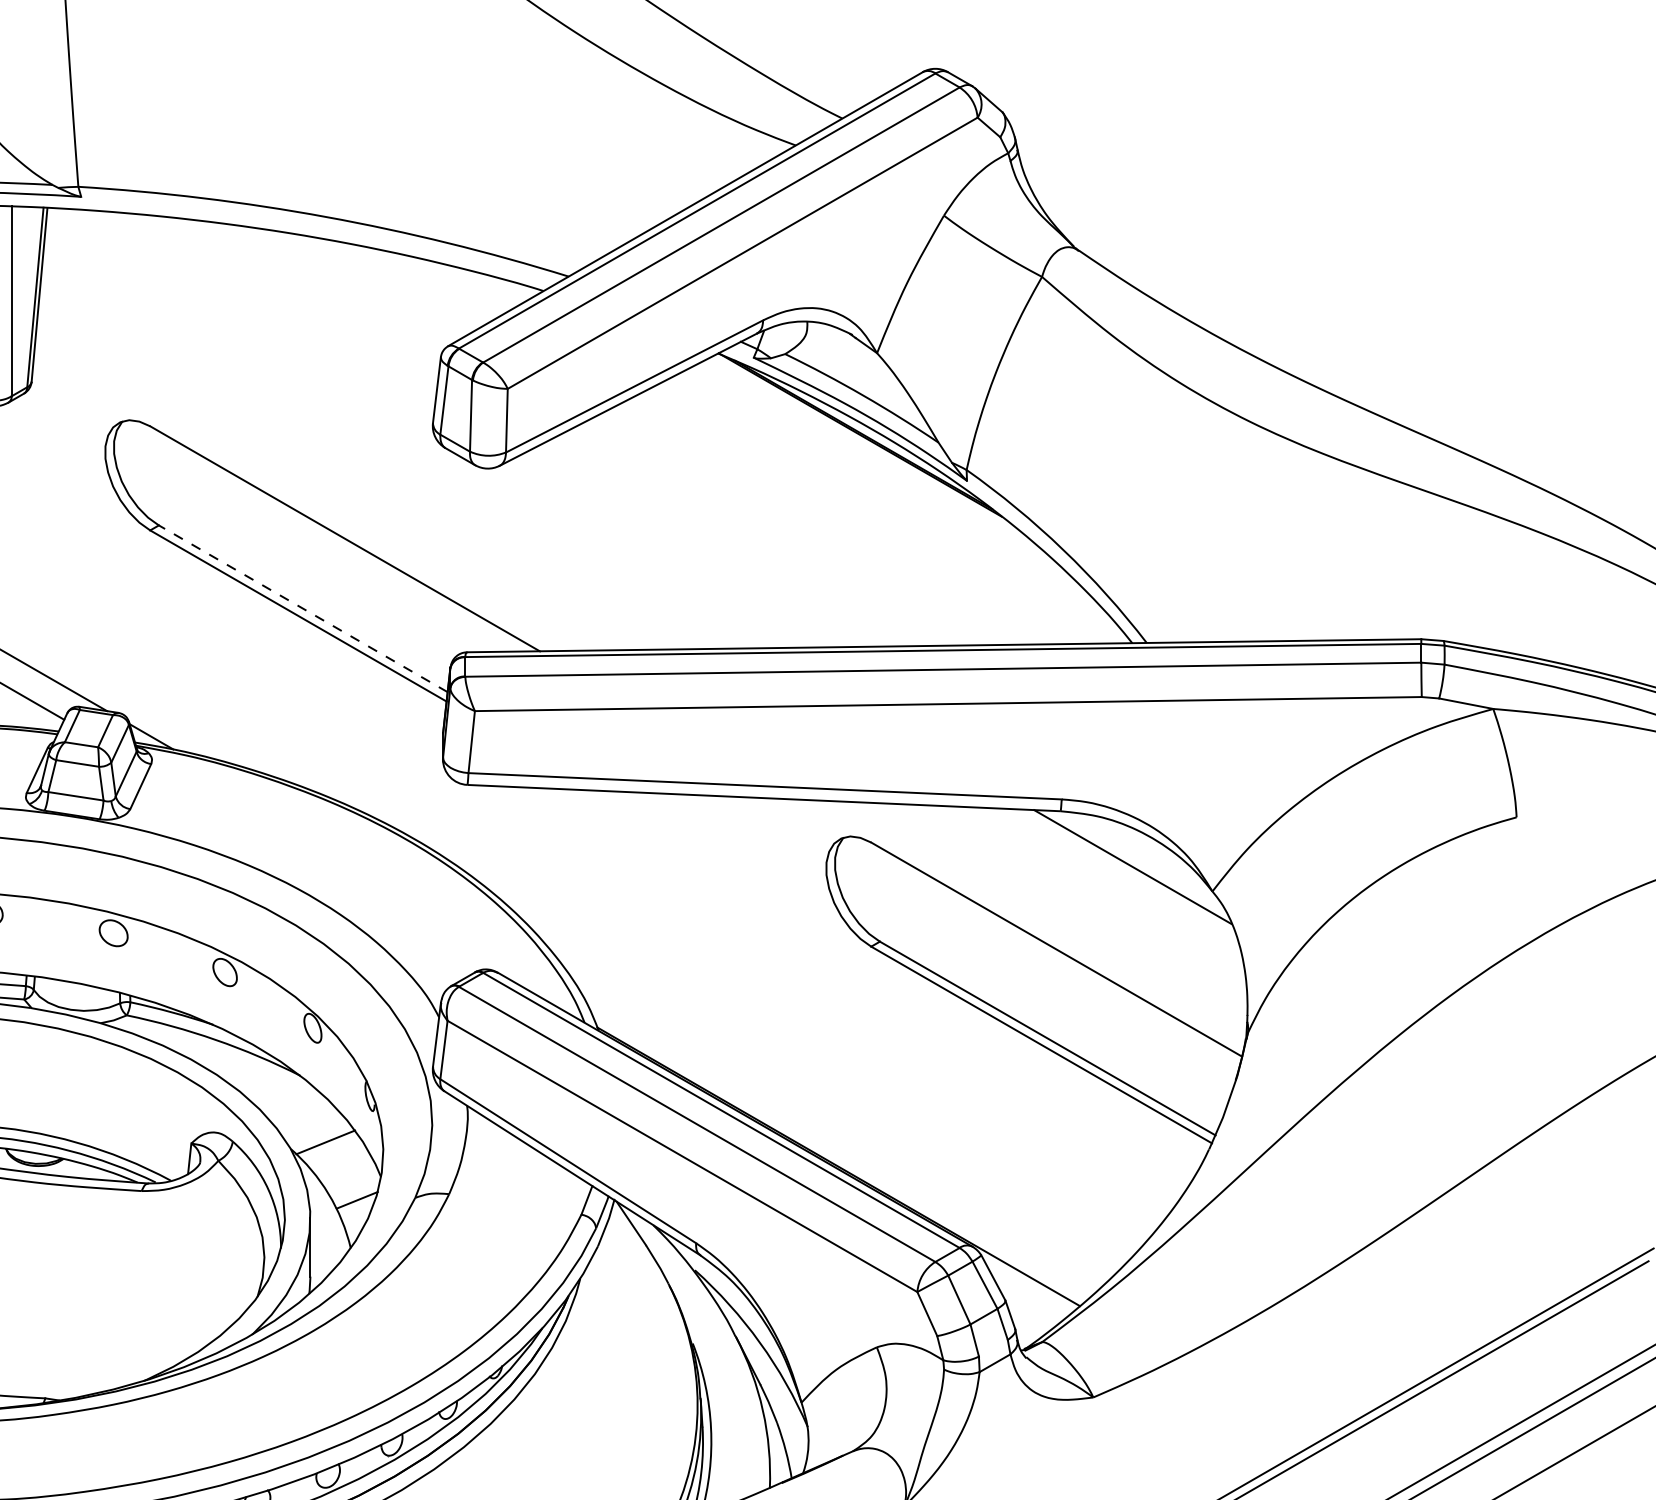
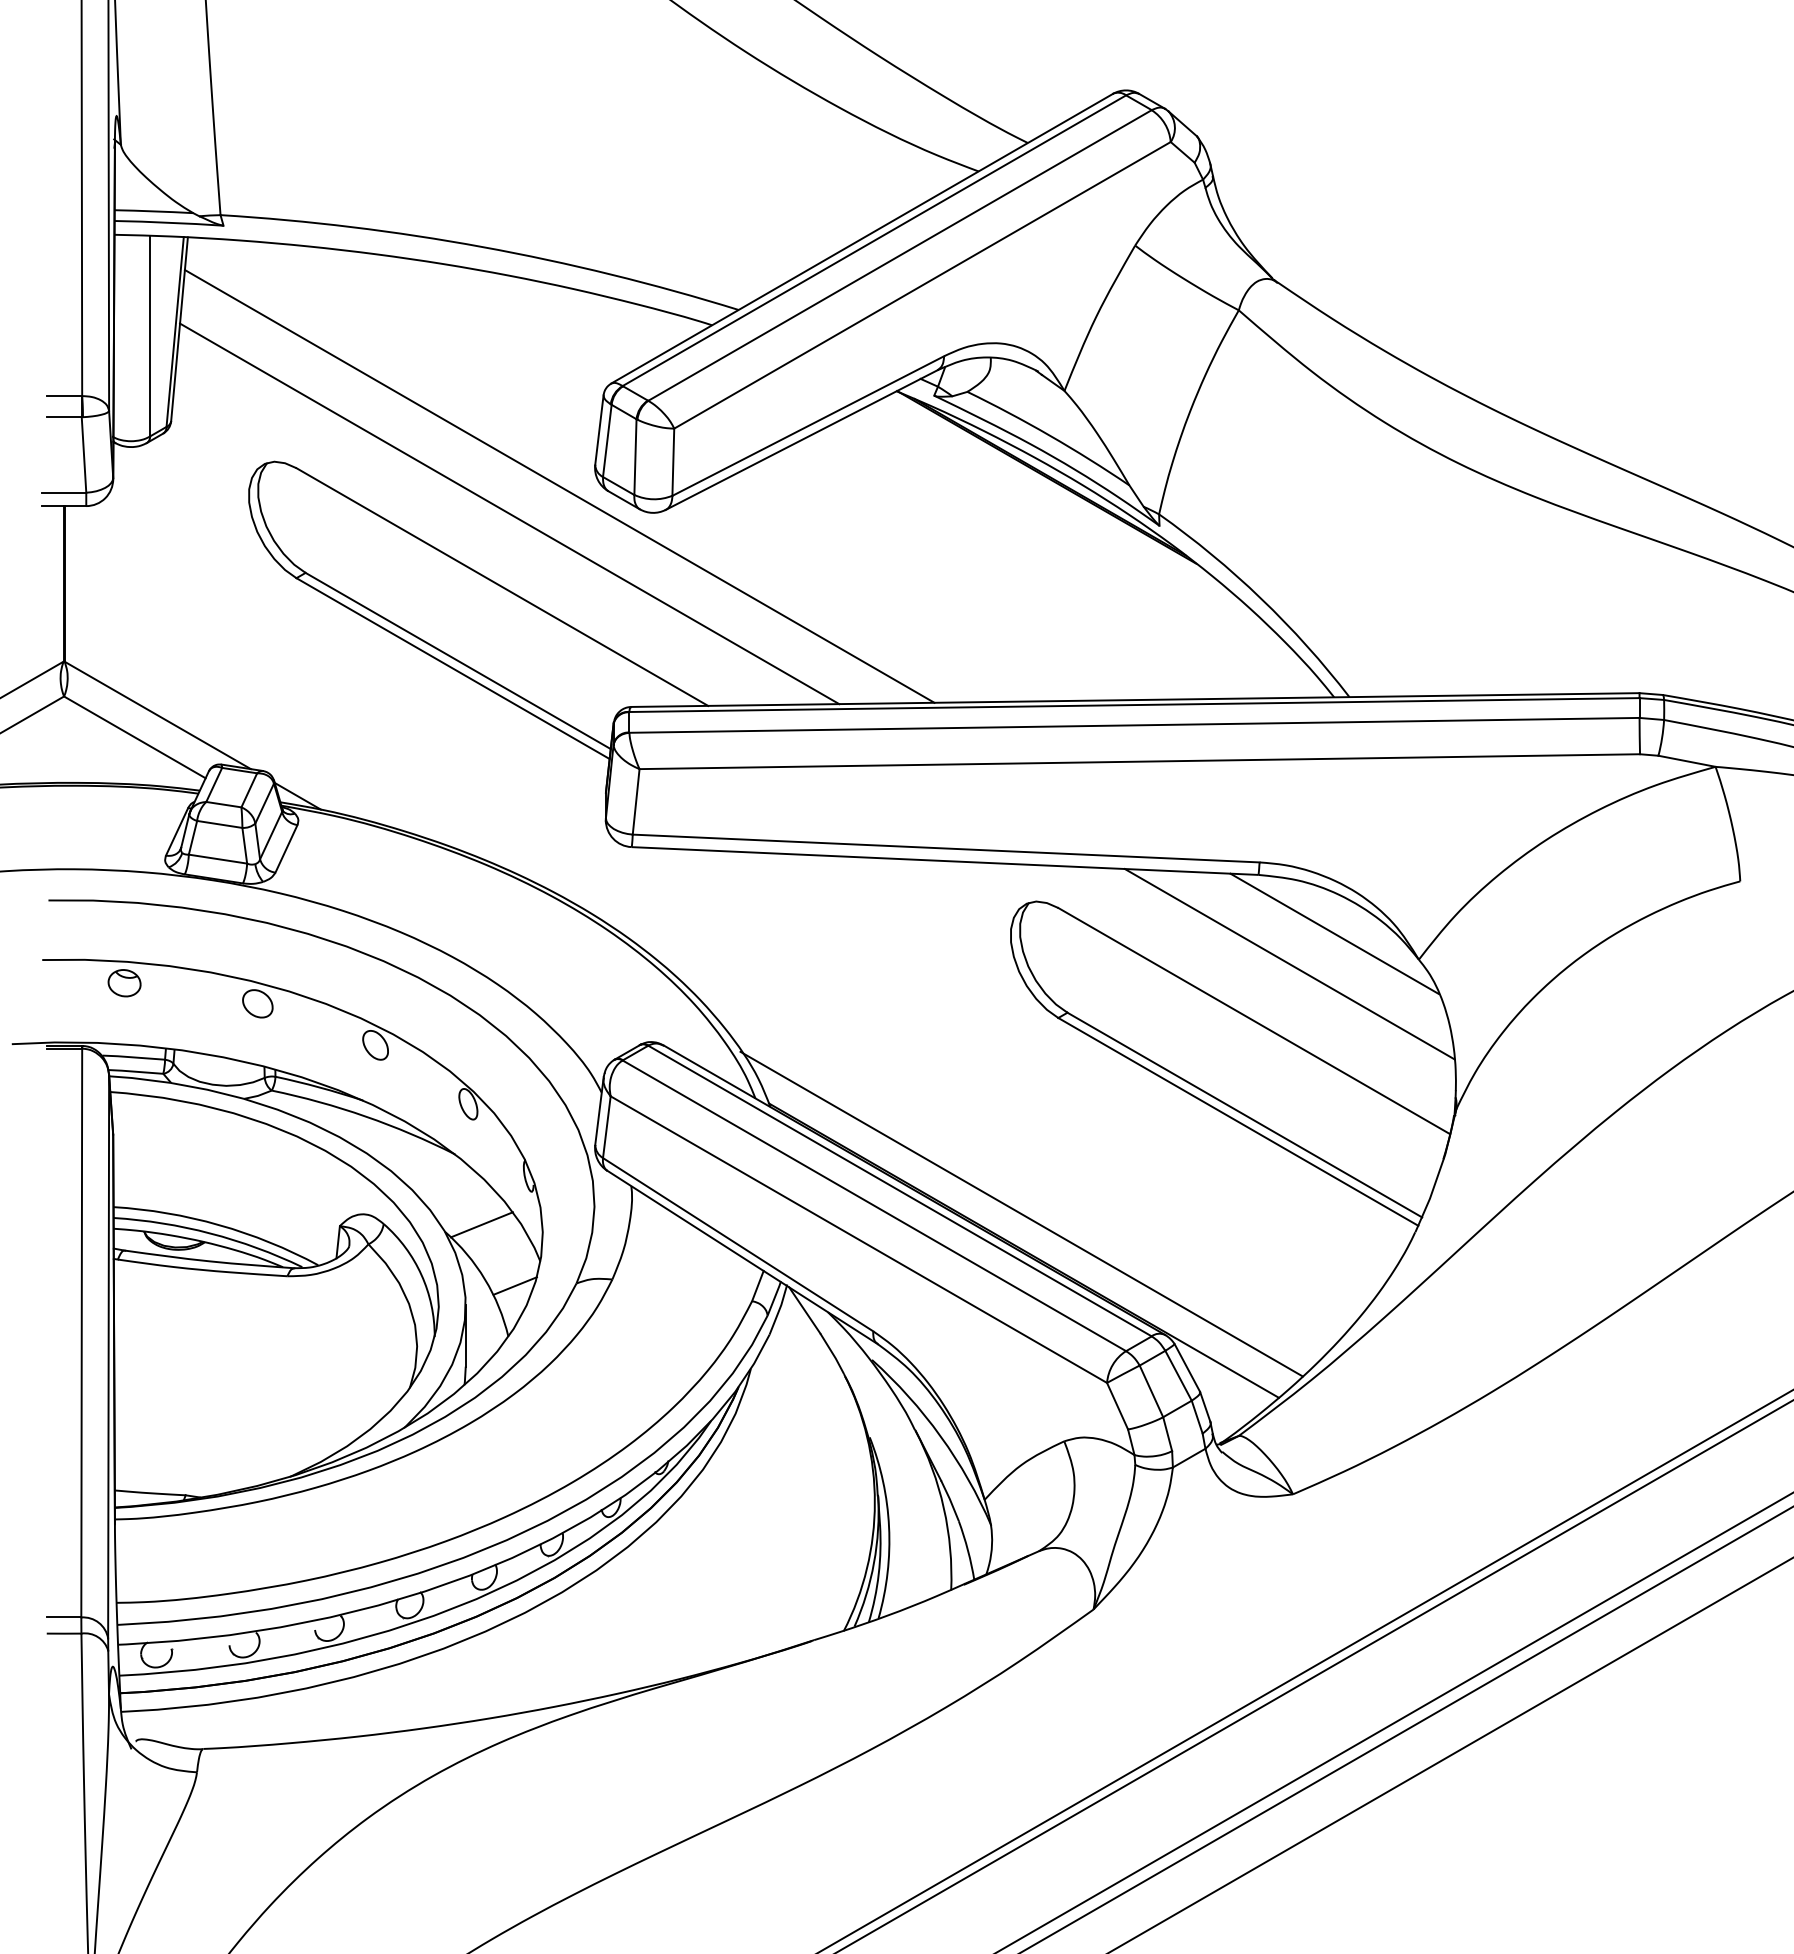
line: (399, 443) -> (559, 486), added
line: (351, 469) -> (509, 513), added
line: (302, 608) -> (457, 660), dashed -> solid
line: (1090, 896) -> (1289, 964), added
line: (836, 1131) -> (1021, 1213), added

